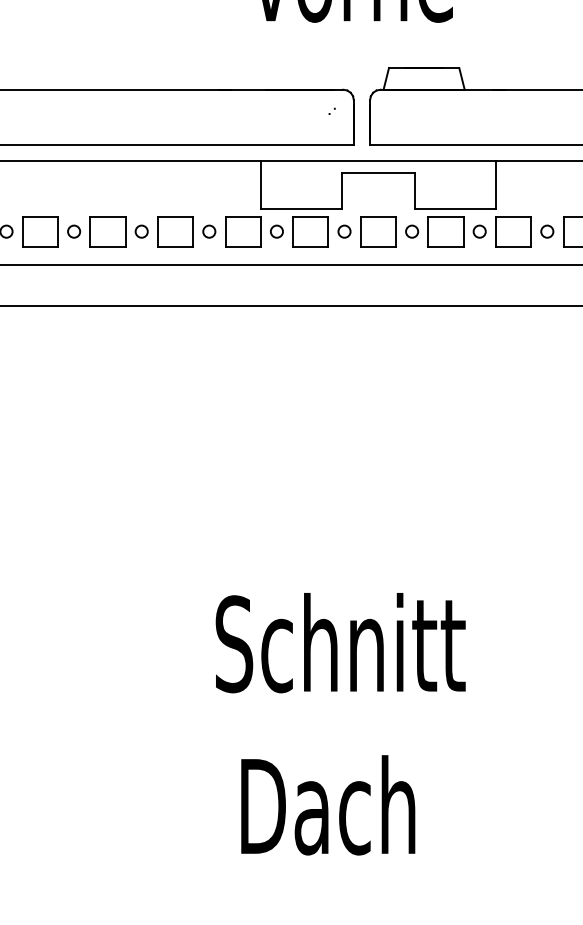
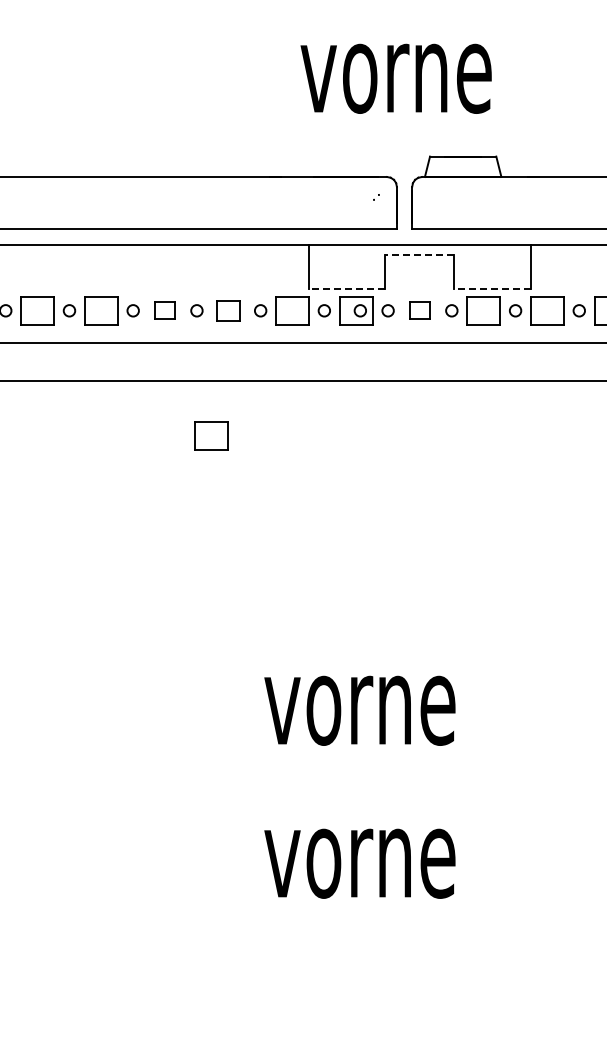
line: (377, 173) -> (419, 255), solid -> dashed
line: (300, 209) -> (346, 289), solid -> dashed
line: (455, 209) -> (492, 289), solid -> dashed
part: (108, 231) -> (165, 310), size x0.6
part: (175, 231) -> (228, 310), size x0.7
circle: (314, 231) -> (359, 310), added
part: (377, 231) -> (419, 310), size x0.6
part: (157, 363) -> (211, 435), added
text: (339, 642) -> (383, 698), Schnitt -> vorne
text: (314, 805) -> (359, 851), Dach -> vorne

